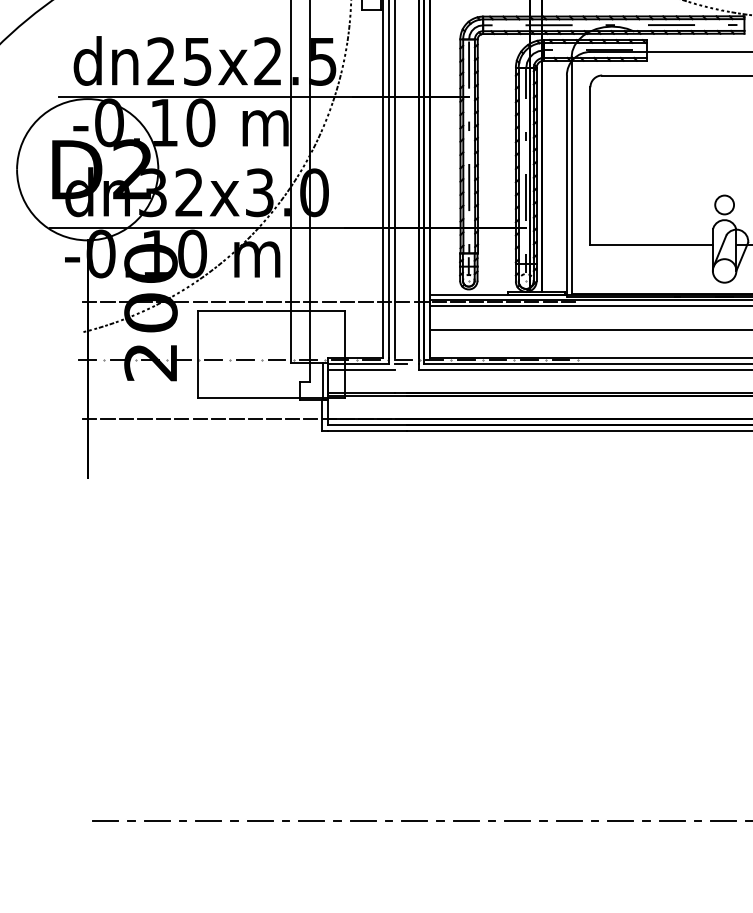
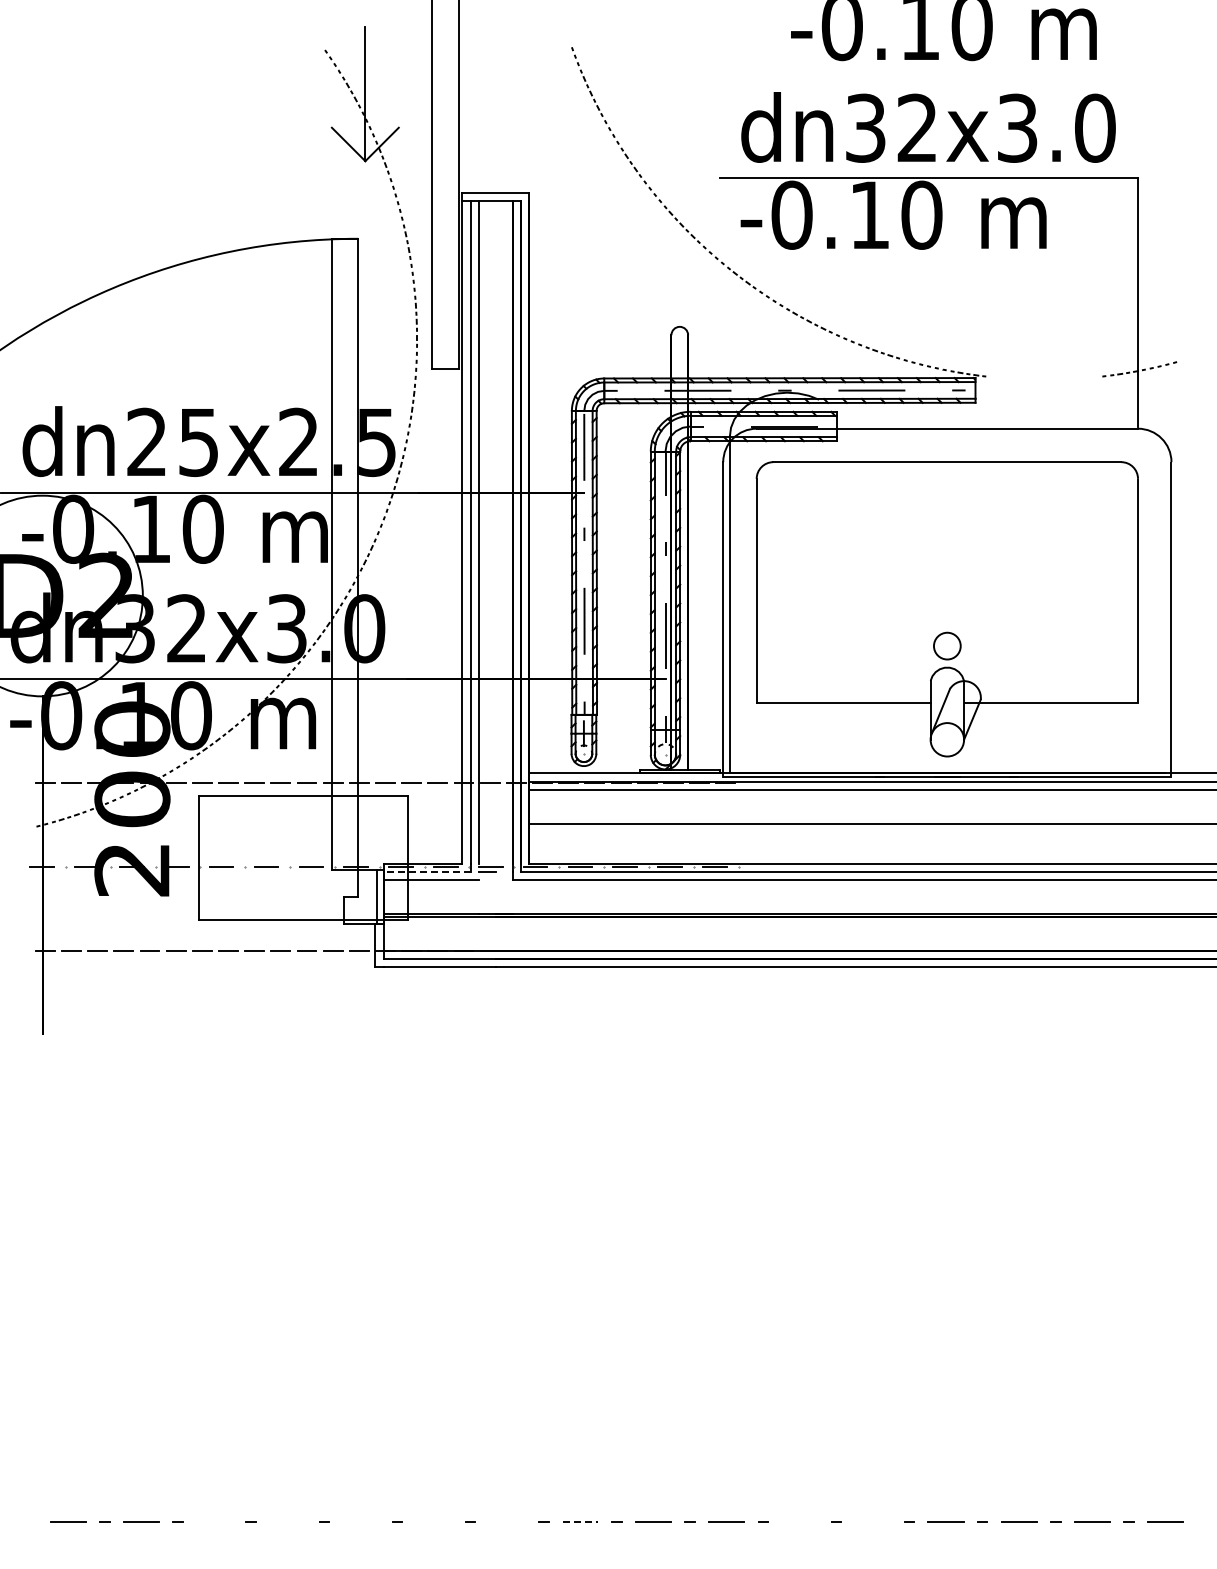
line: (358, 364) -> (427, 872), solid -> dashed
line: (208, 821) -> (214, 1521), removed
line: (260, 821) -> (287, 1521), removed
line: (311, 821) -> (360, 1521), removed
line: (362, 821) -> (433, 1521), removed
line: (414, 821) -> (506, 1521), removed
line: (466, 821) -> (580, 1521), solid -> dashed
line: (620, 821) -> (799, 1521), removed
line: (671, 821) -> (872, 1521), removed

